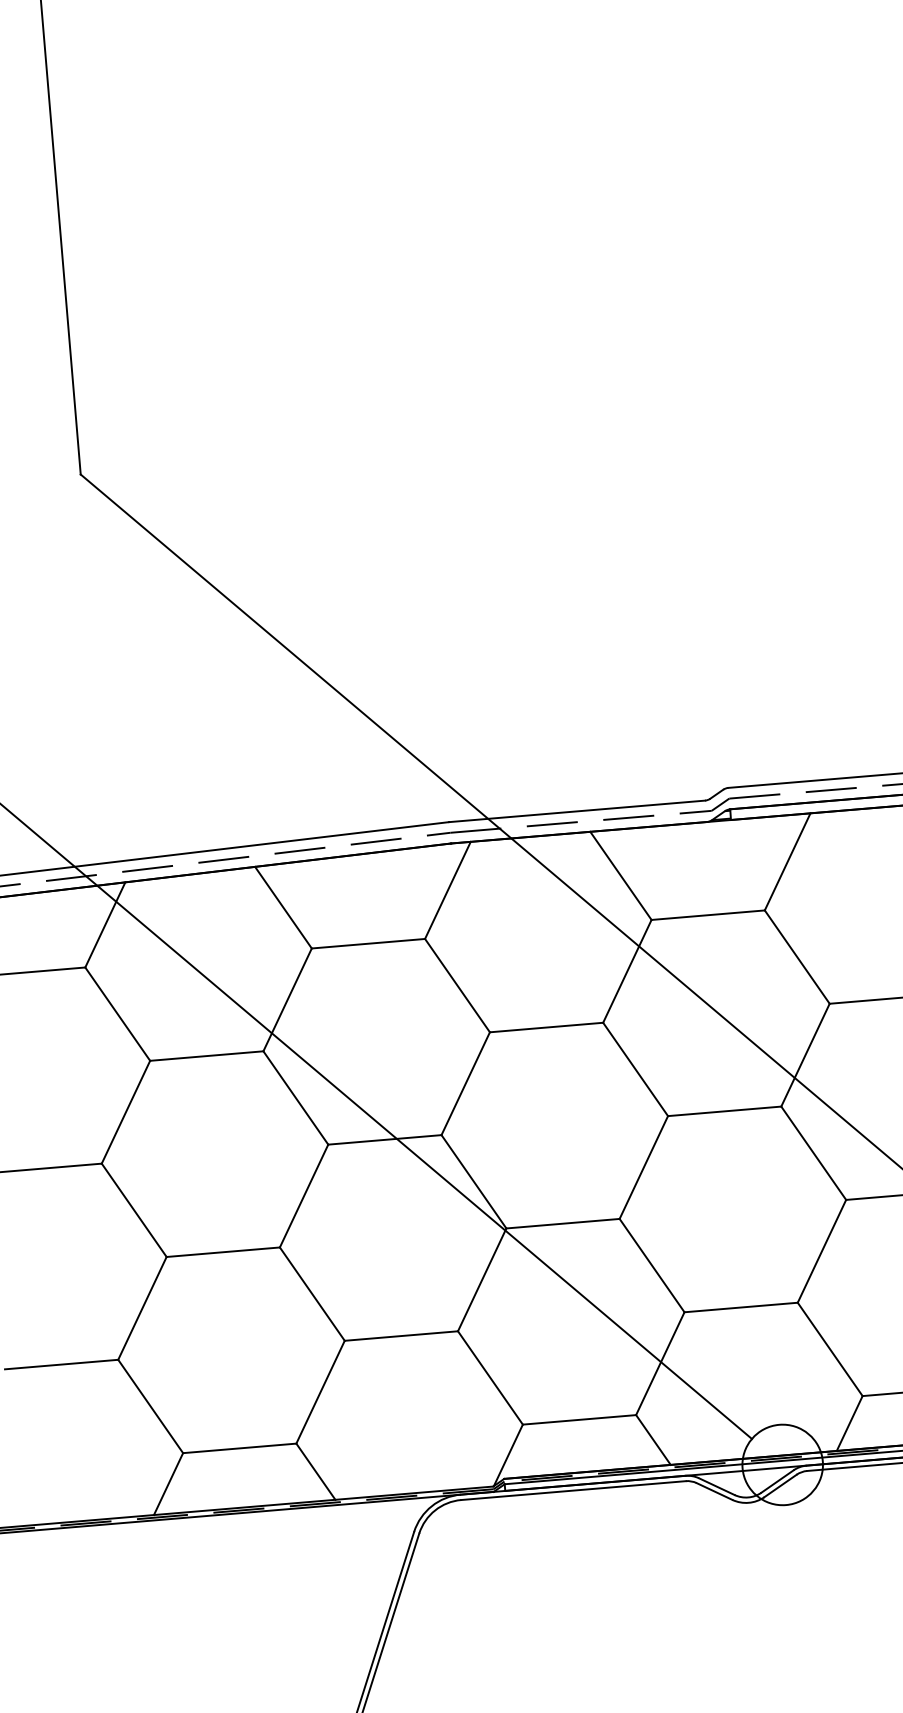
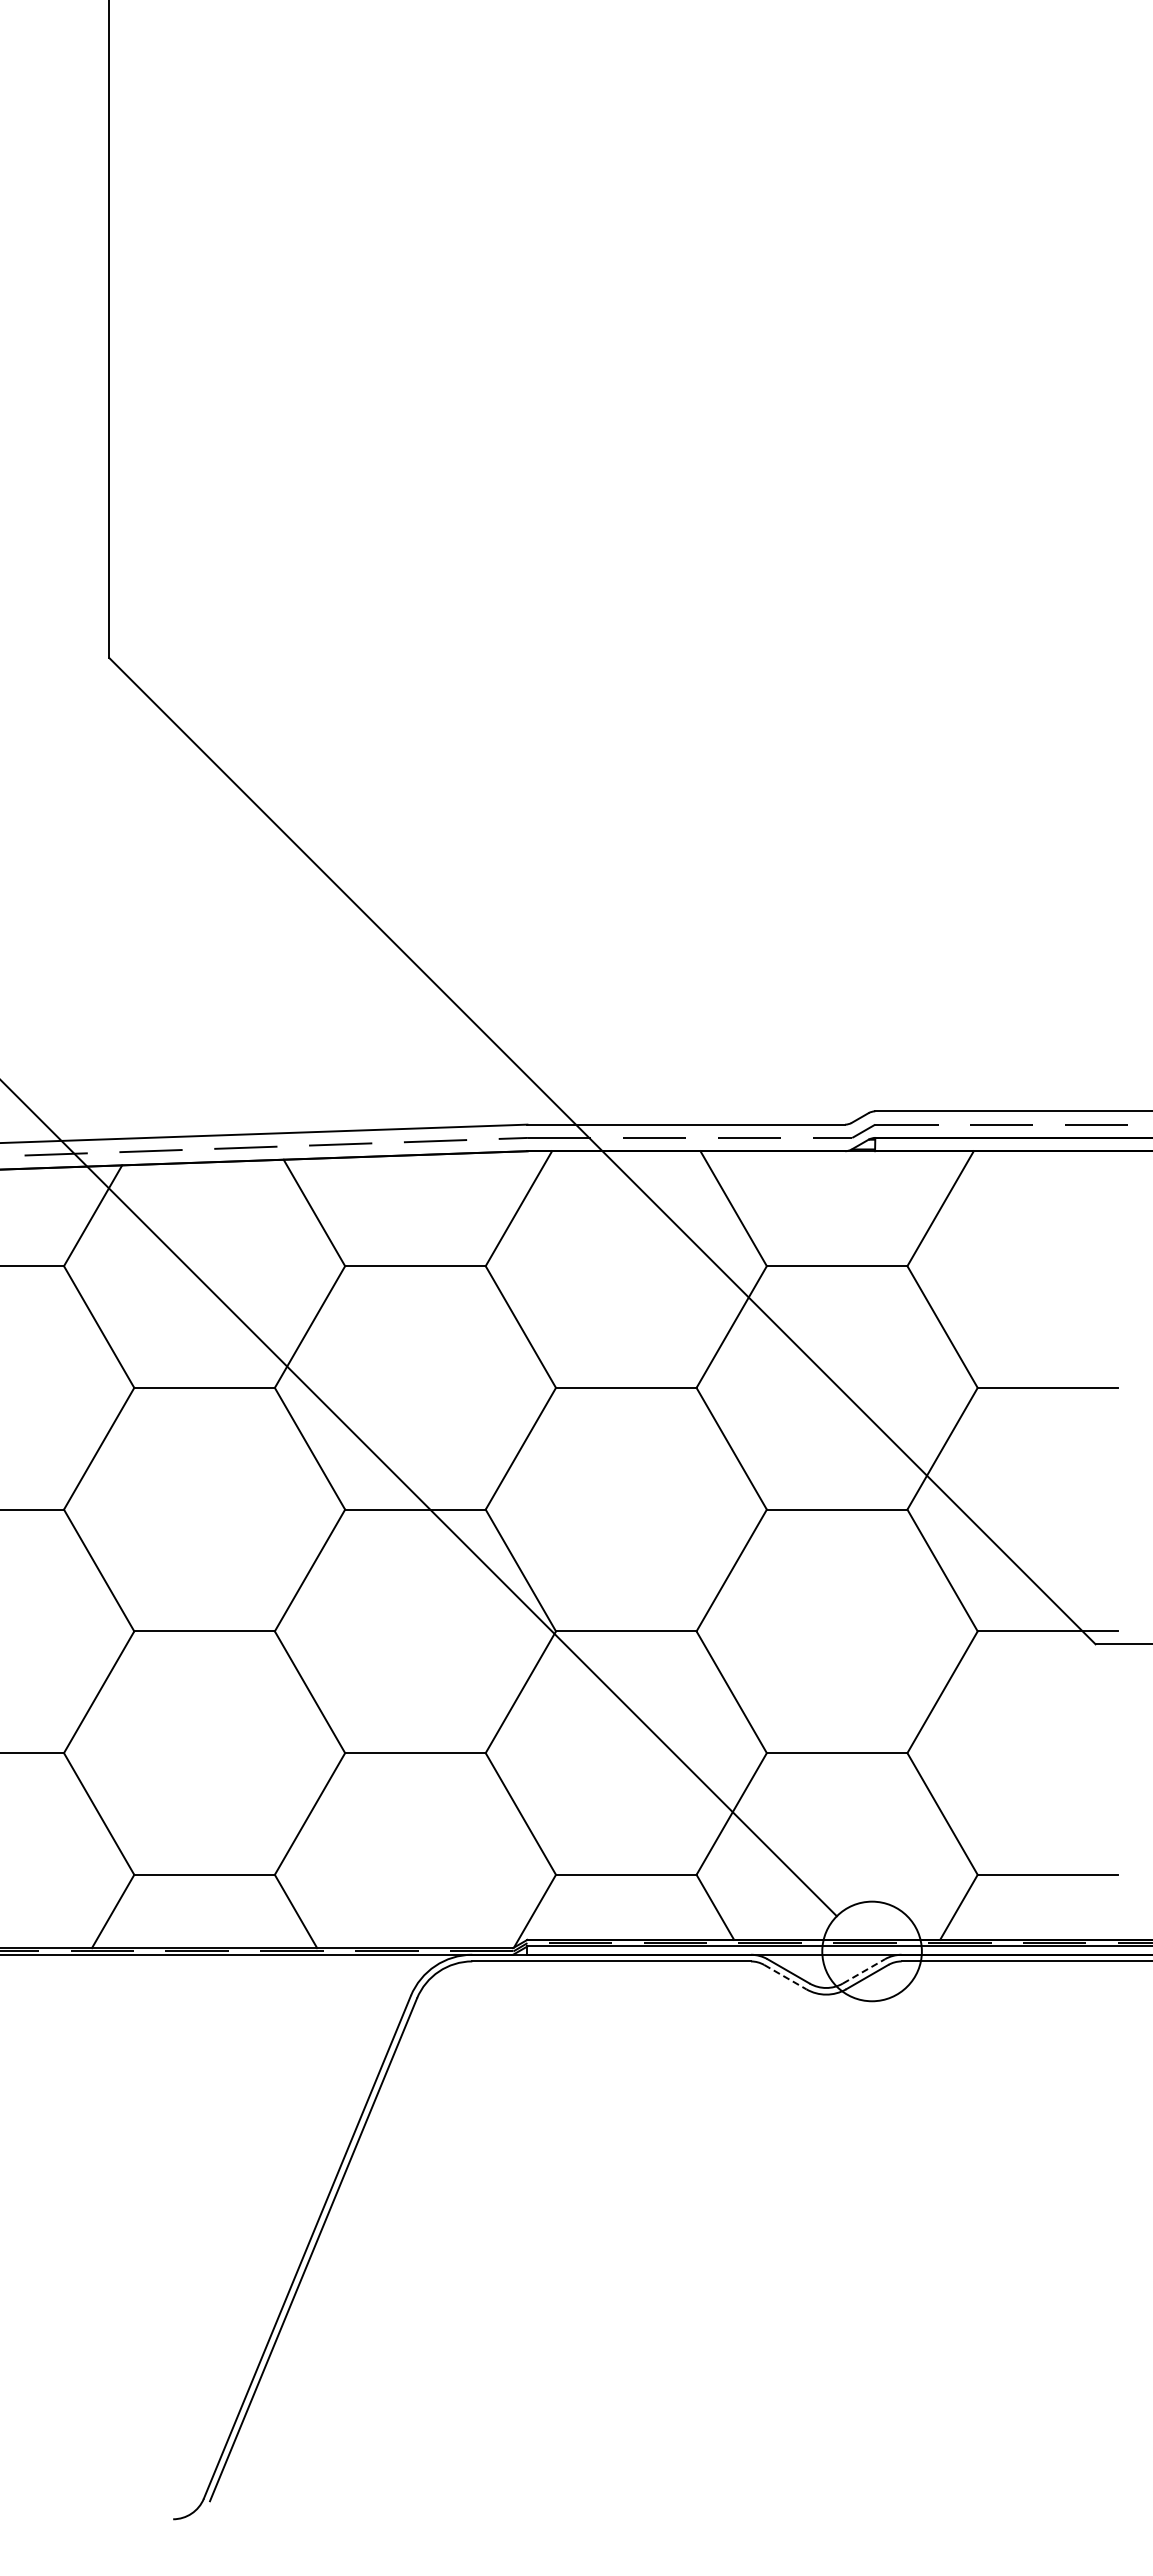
line: (777, 1481) -> (864, 1971), solid -> dashed
line: (714, 1491) -> (785, 1977), solid -> dashed

